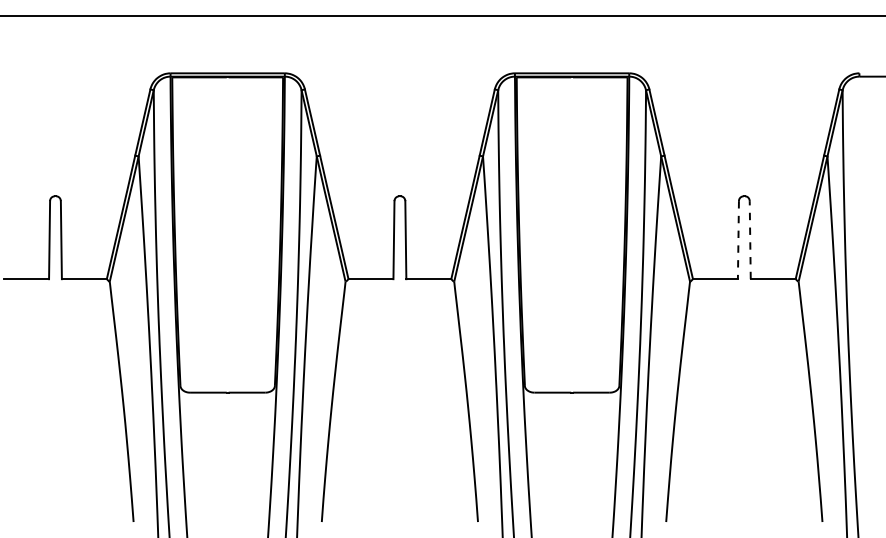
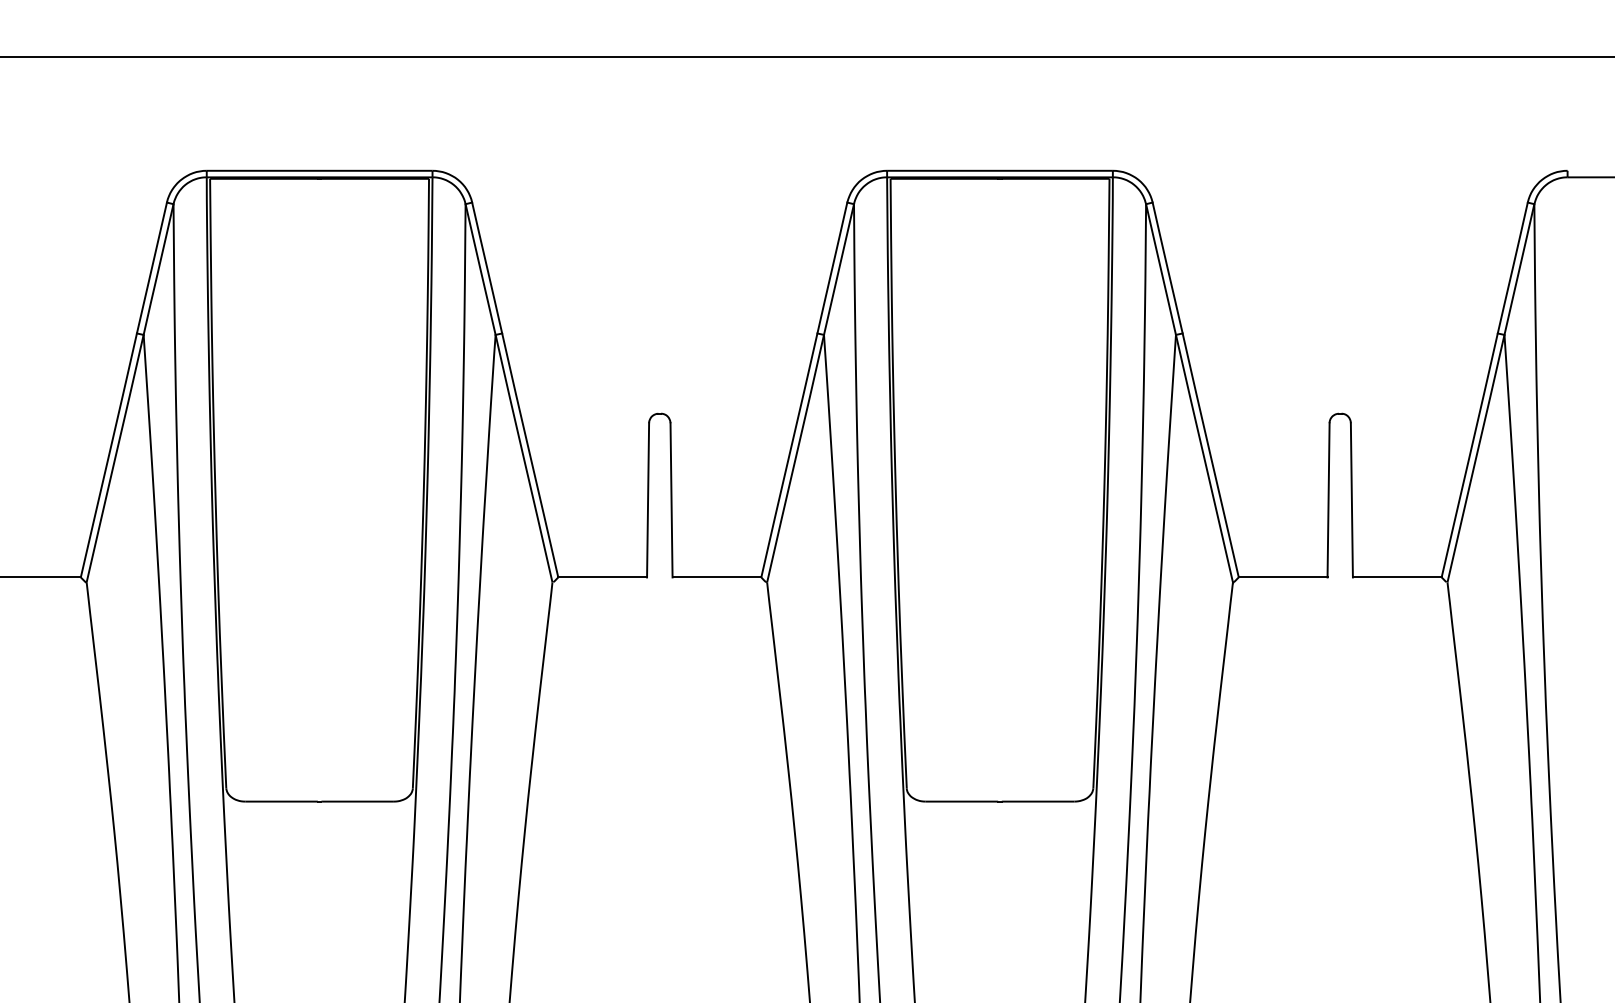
line: (750, 239) -> (1352, 499), dashed -> solid
line: (738, 240) -> (1328, 501), dashed -> solid

